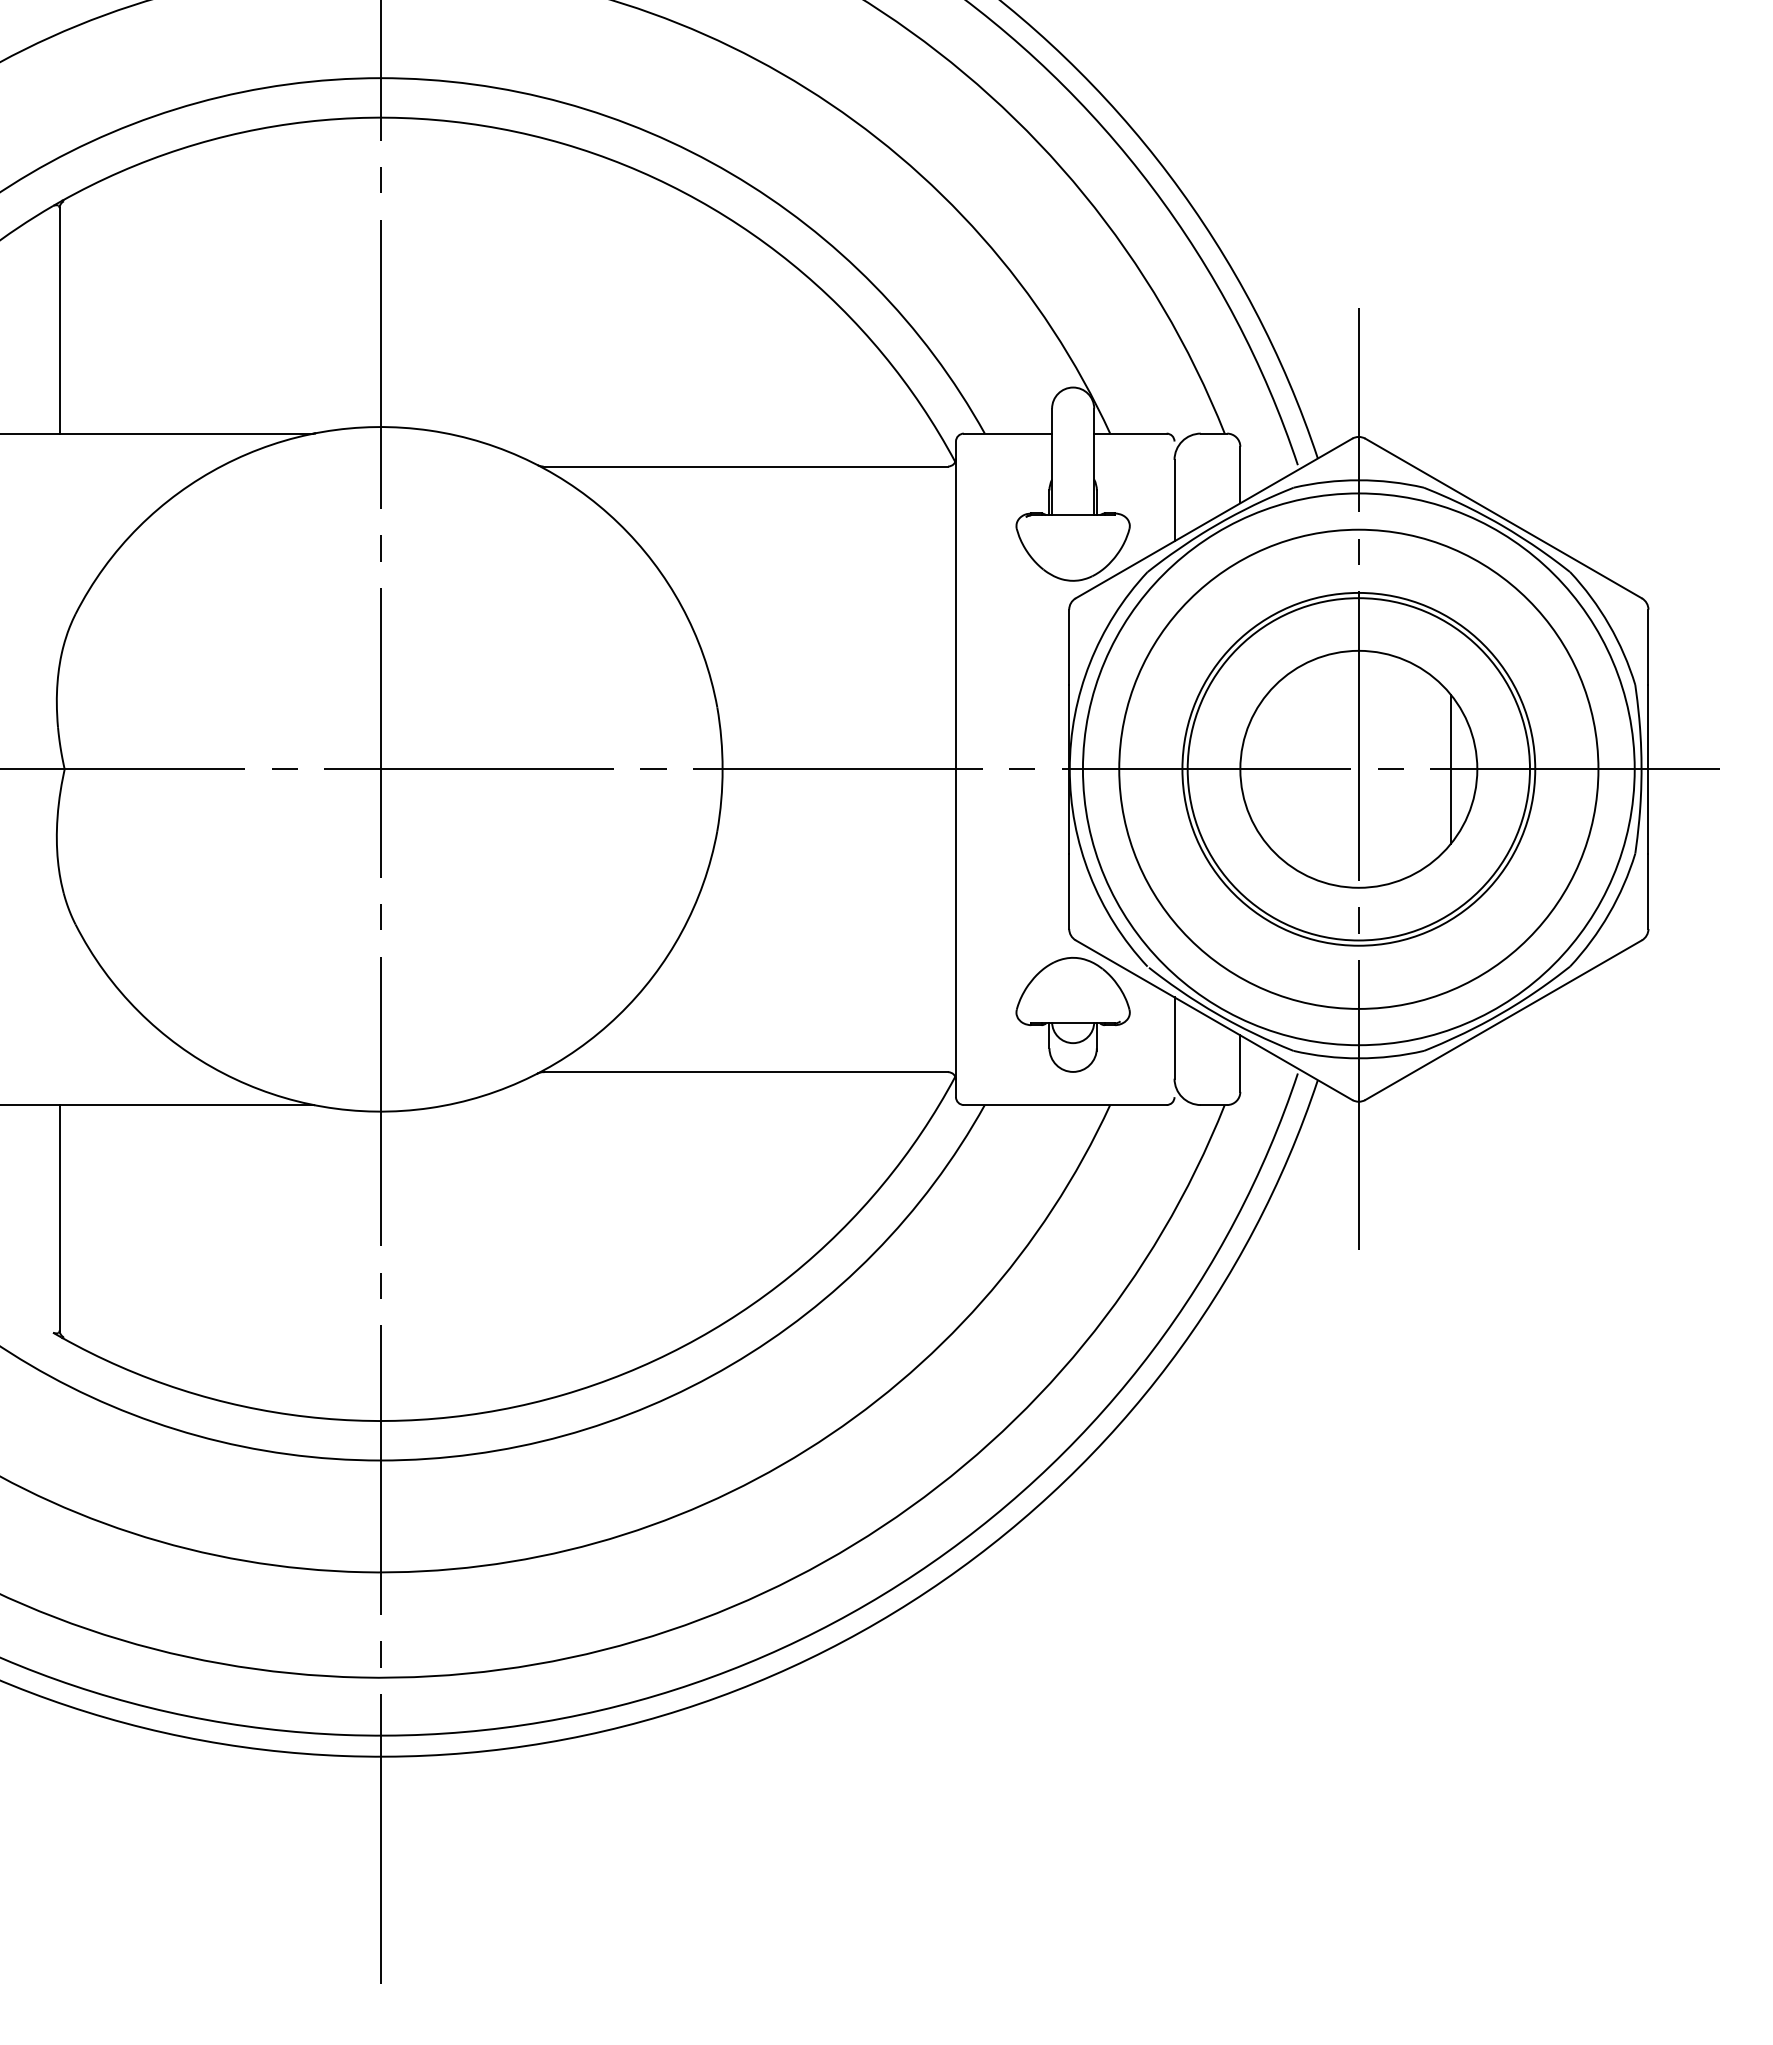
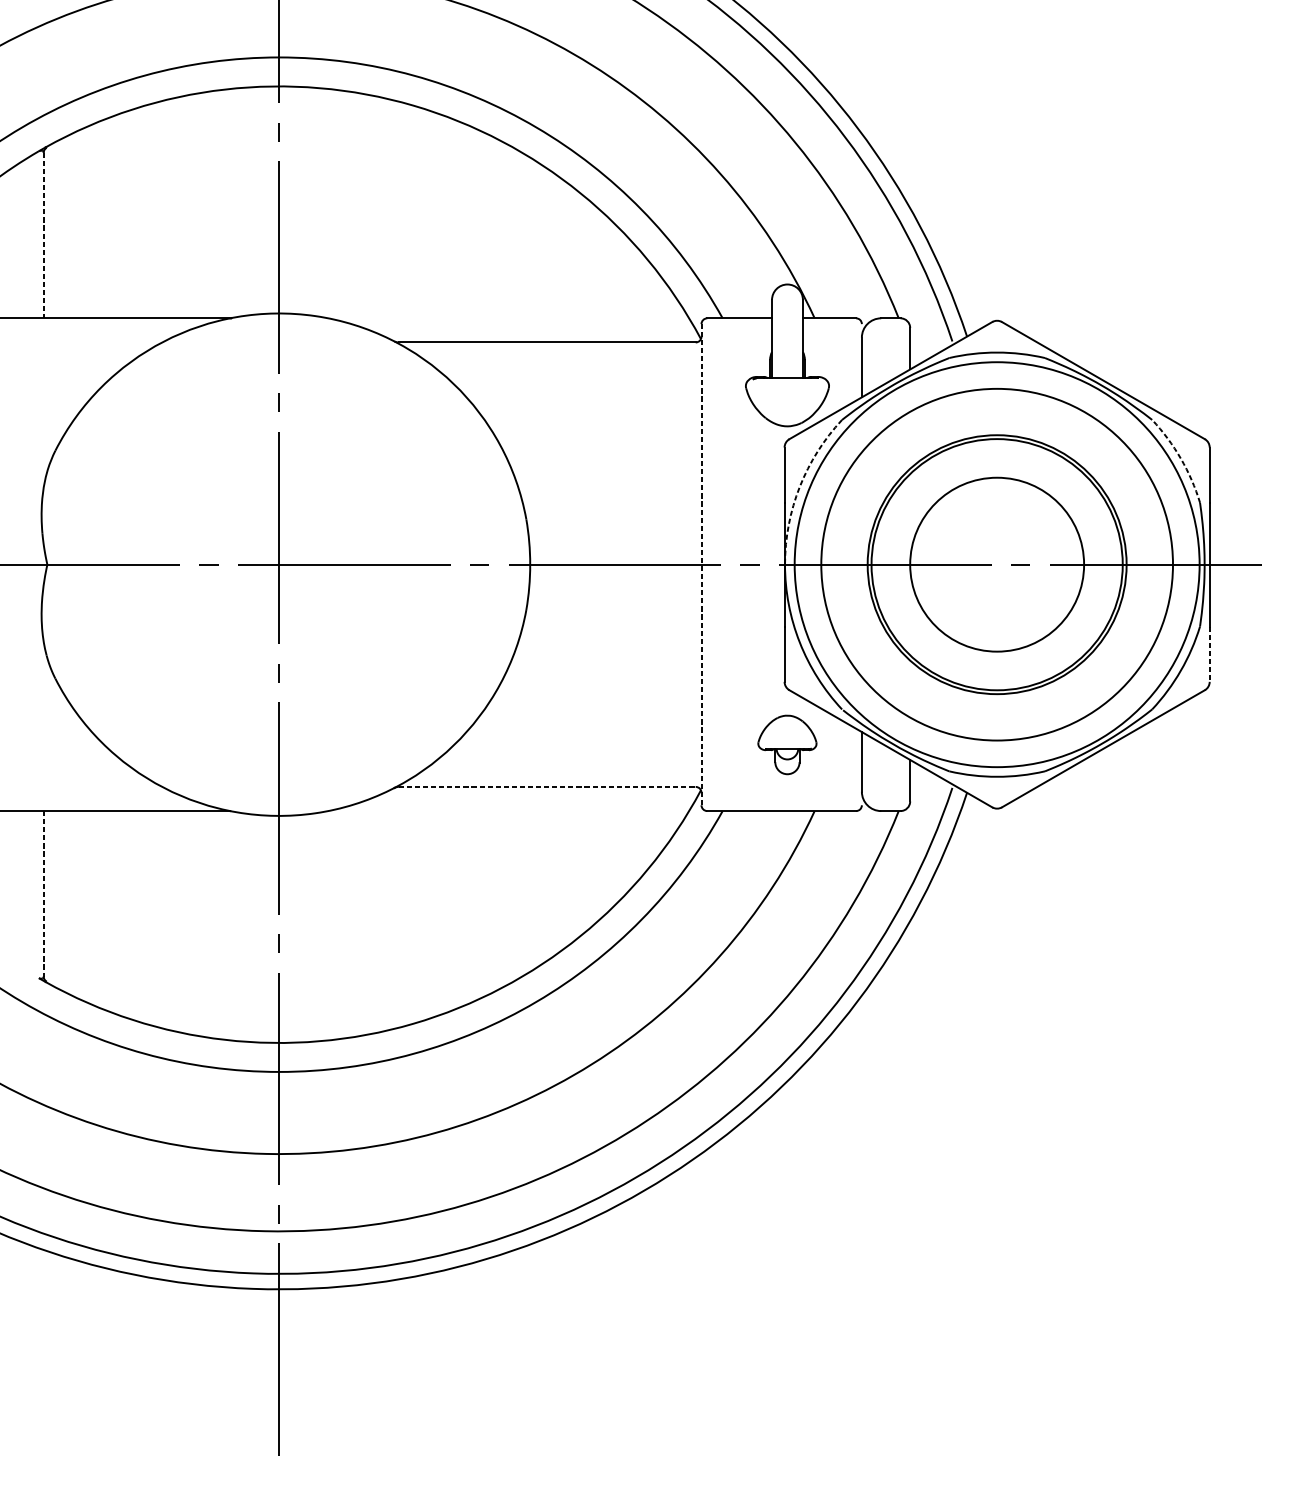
line: (59, 320) -> (43, 235), solid -> dashed
arc: (1609, 624) -> (1181, 458), solid -> dashed
arc: (1089, 663) -> (799, 487), solid -> dashed
line: (1451, 768) -> (1065, 564), removed
line: (955, 769) -> (701, 564), solid -> dashed
line: (1358, 778) -> (996, 571), removed
line: (1648, 891) -> (1209, 654), solid -> dashed
part: (1072, 1014) -> (787, 744), size x0.7
line: (746, 1072) -> (547, 787), solid -> dashed
line: (59, 1217) -> (43, 893), solid -> dashed

